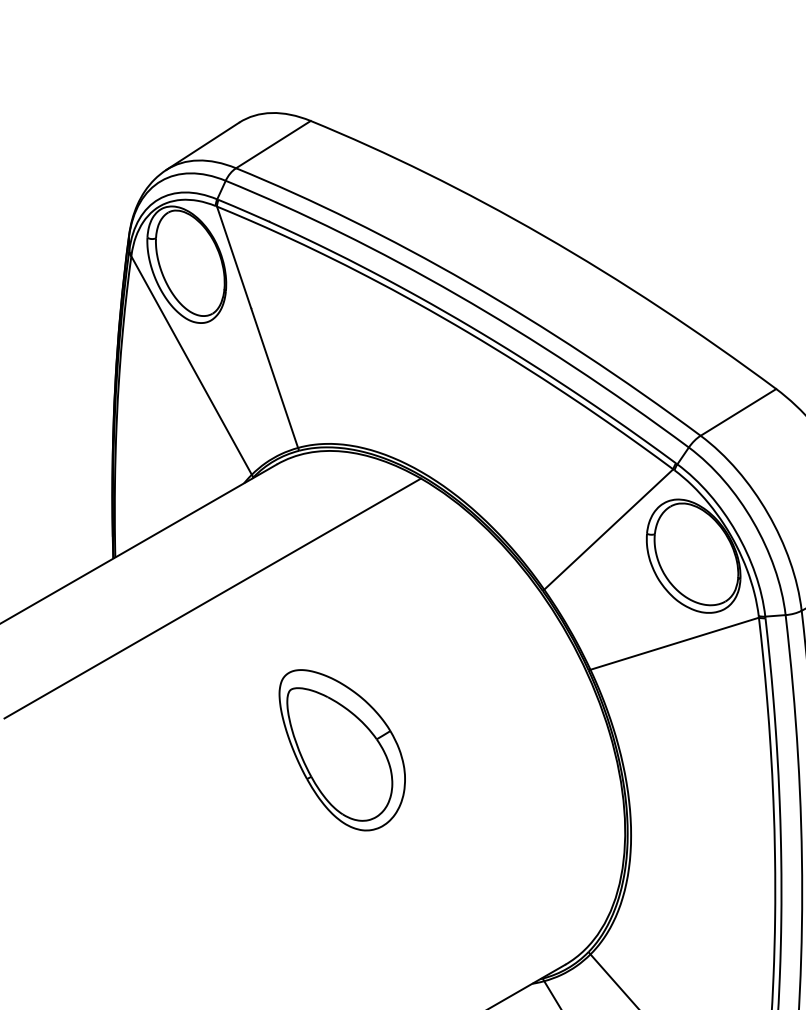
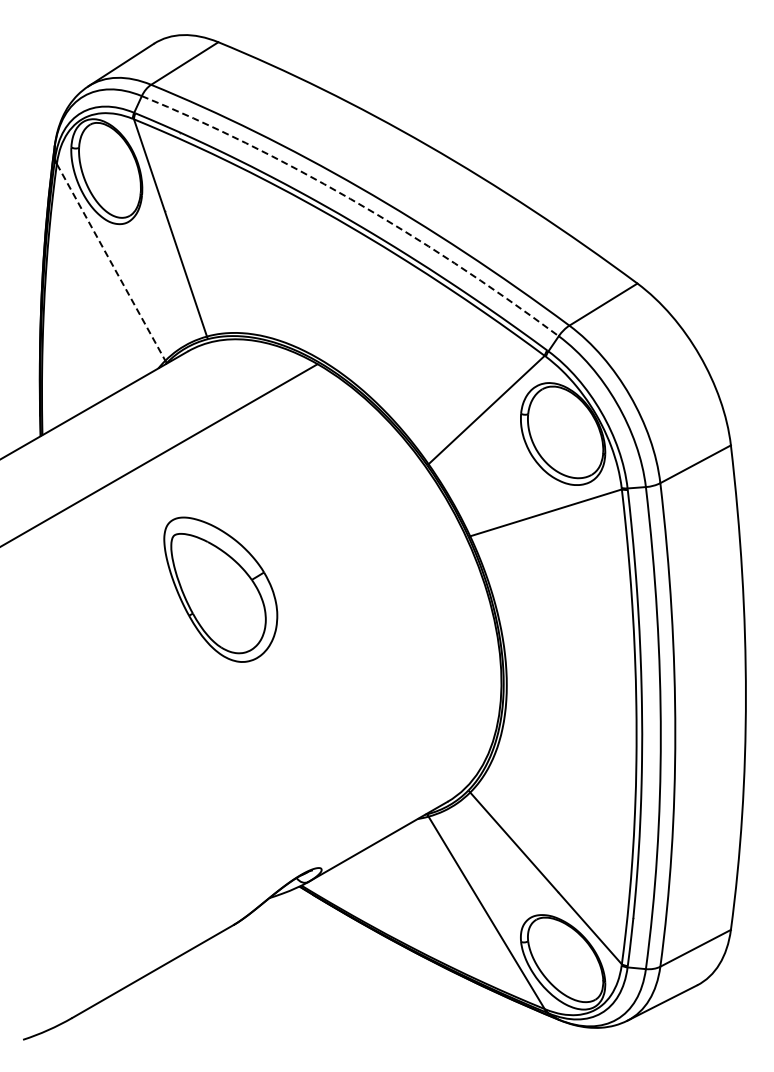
arc: (465, 298) -> (357, 202), solid -> dashed
line: (192, 365) -> (111, 262), solid -> dashed
part: (341, 749) -> (220, 589), moved

